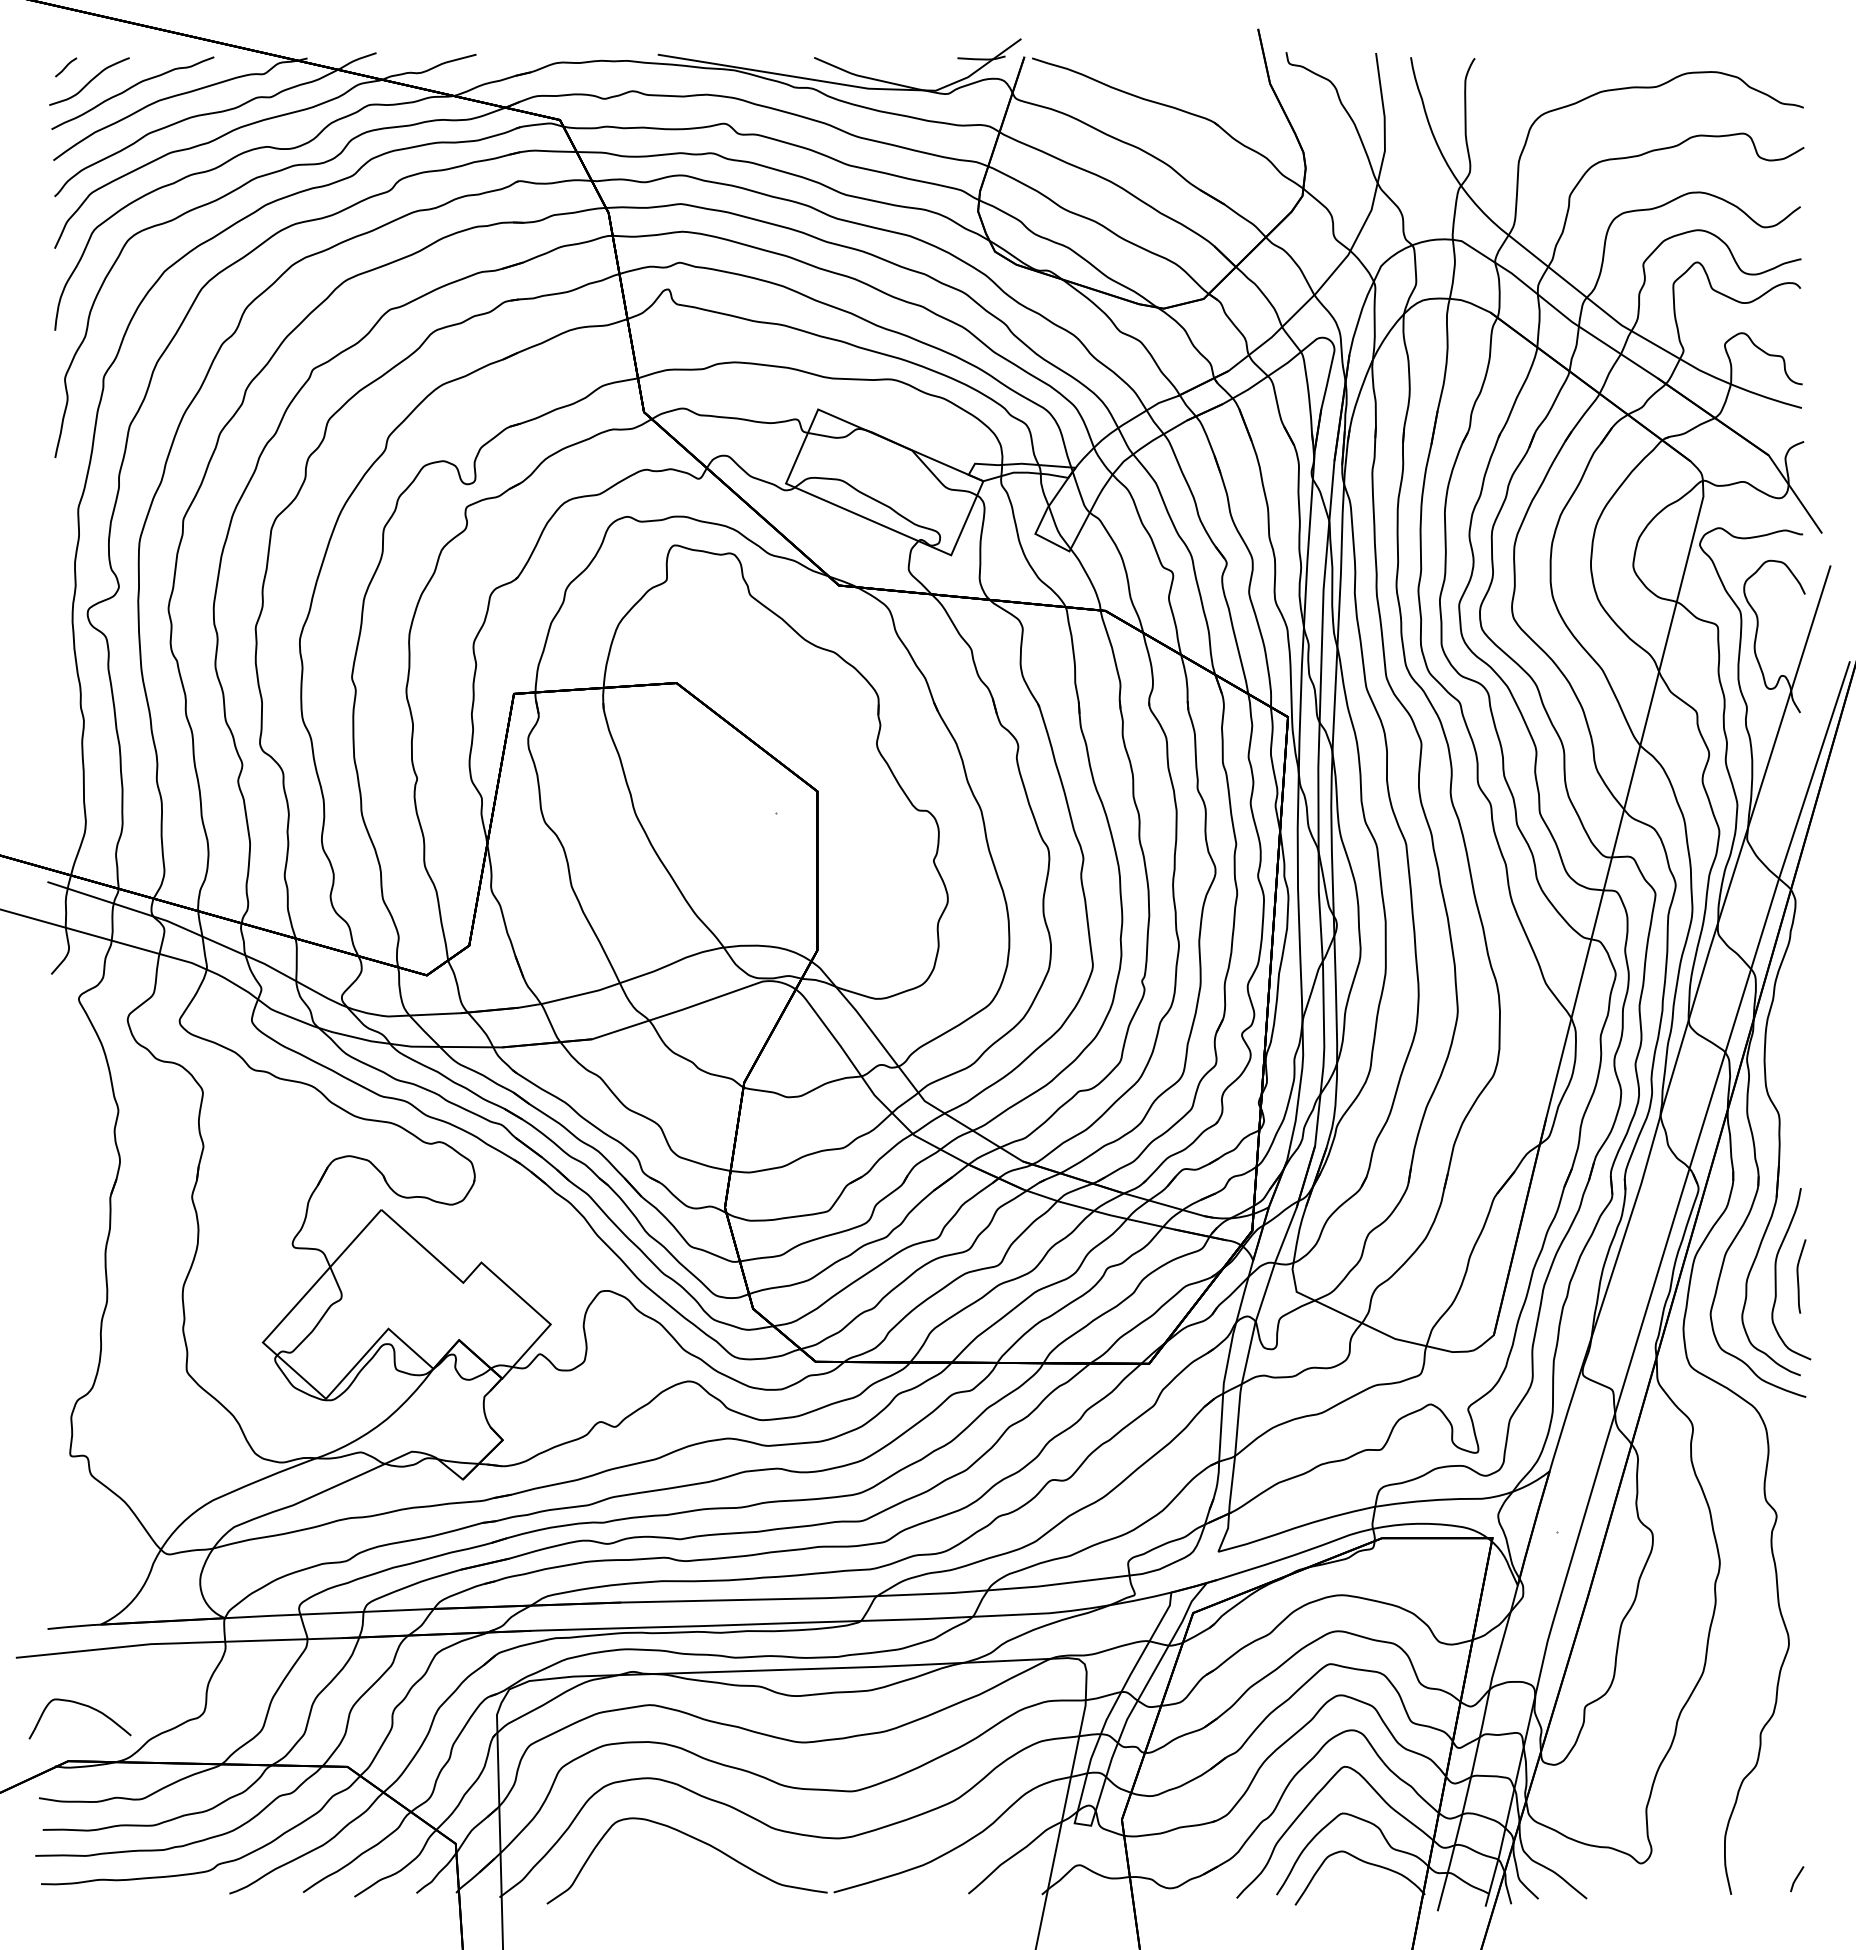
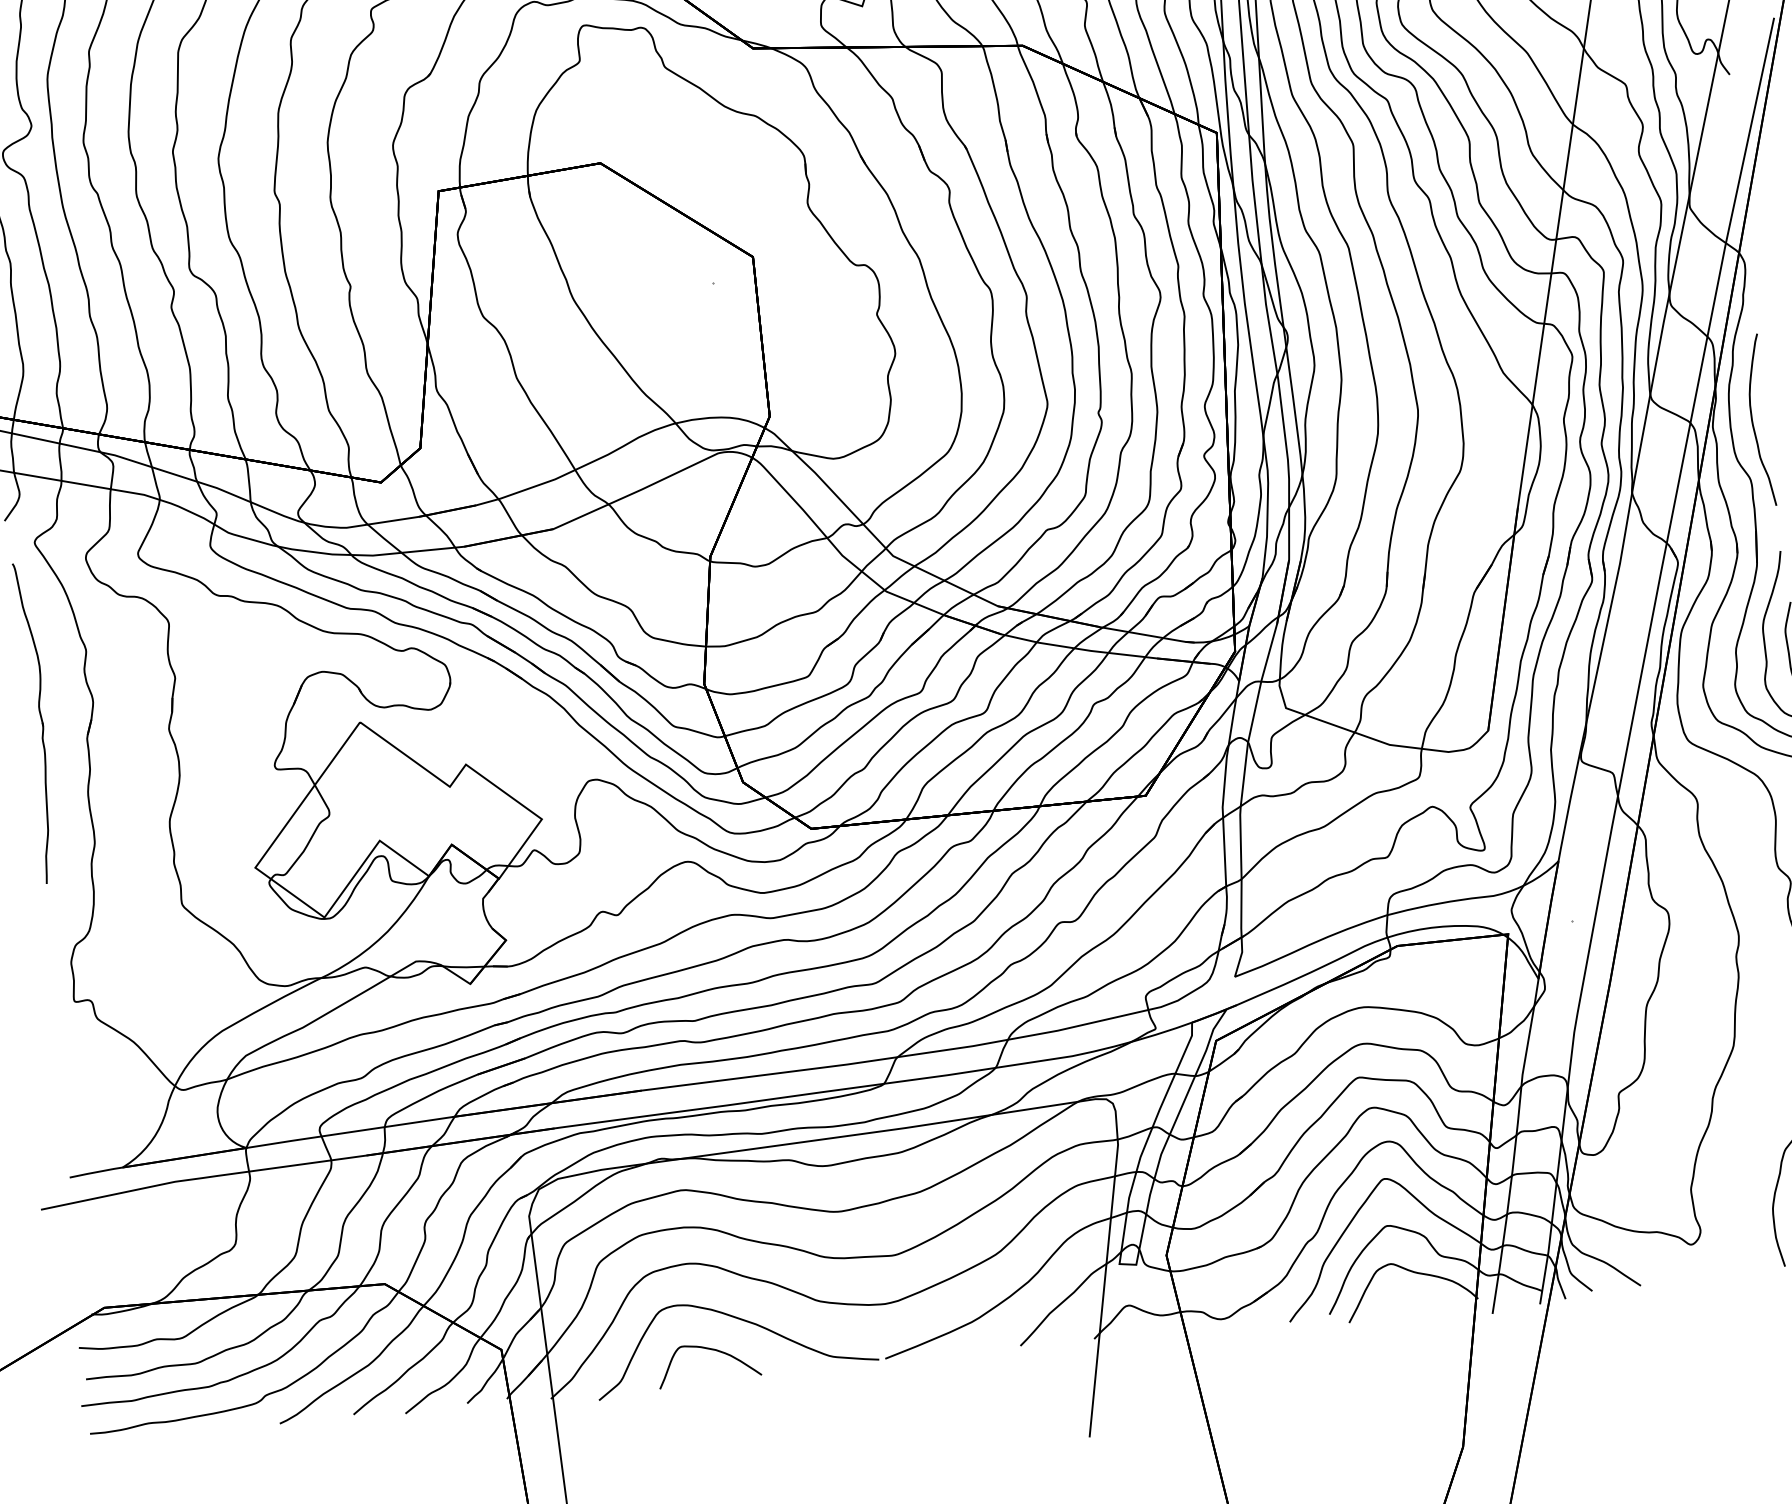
curve: (1787, 1057) -> (1753, 421), added
part: (62, 1176) -> (37, 722), added
curve: (81, 1705) -> (708, 1349), moved

